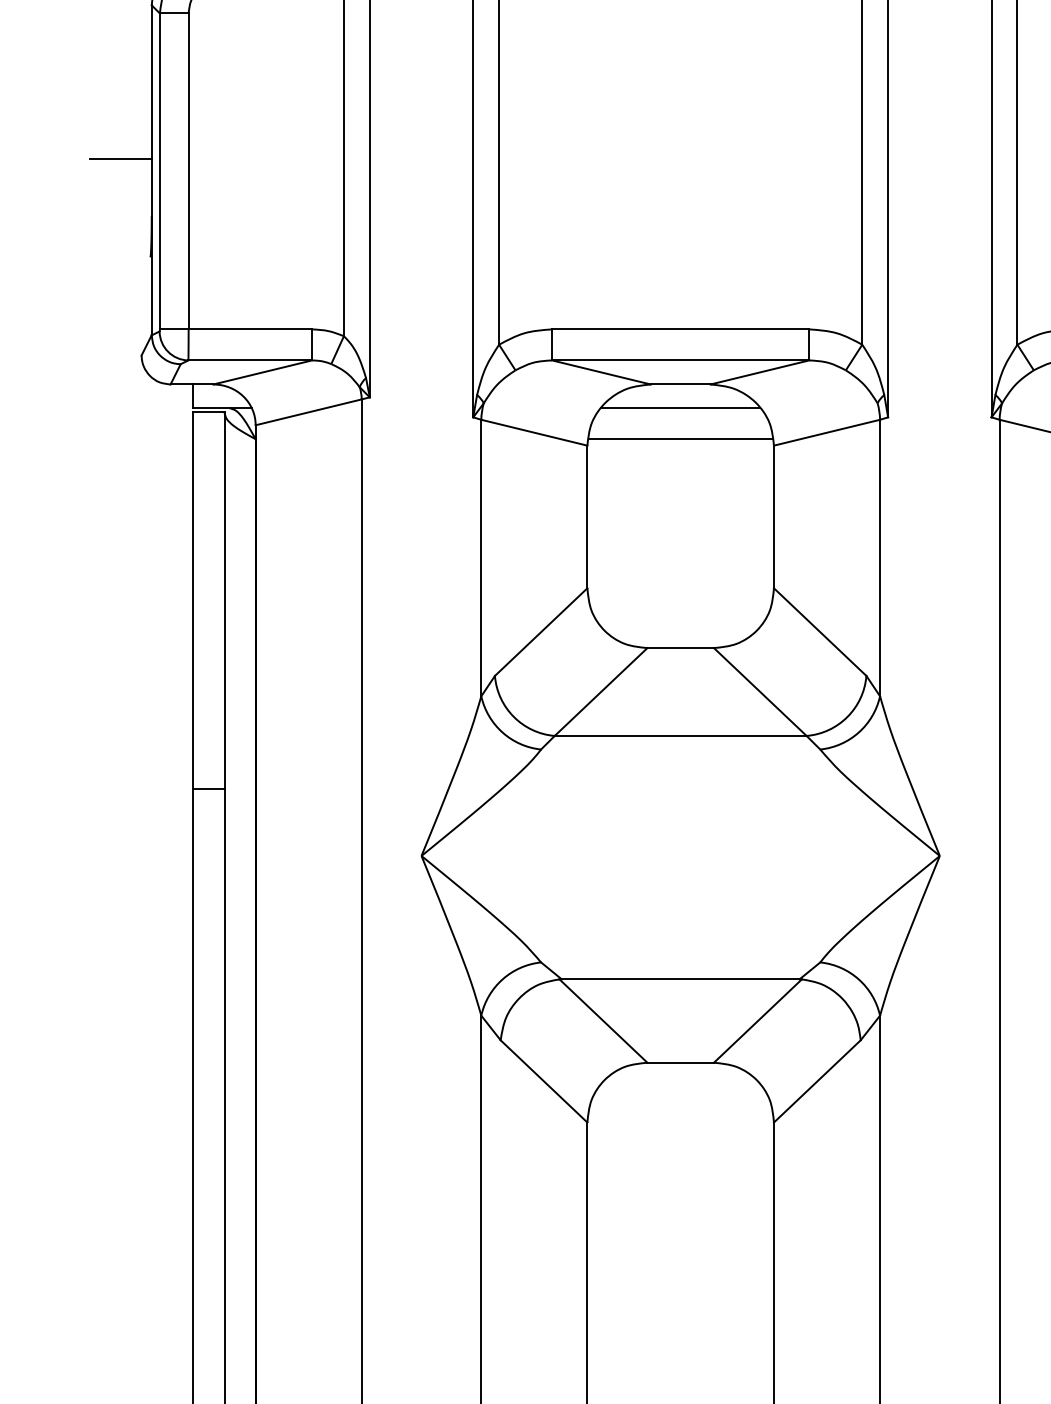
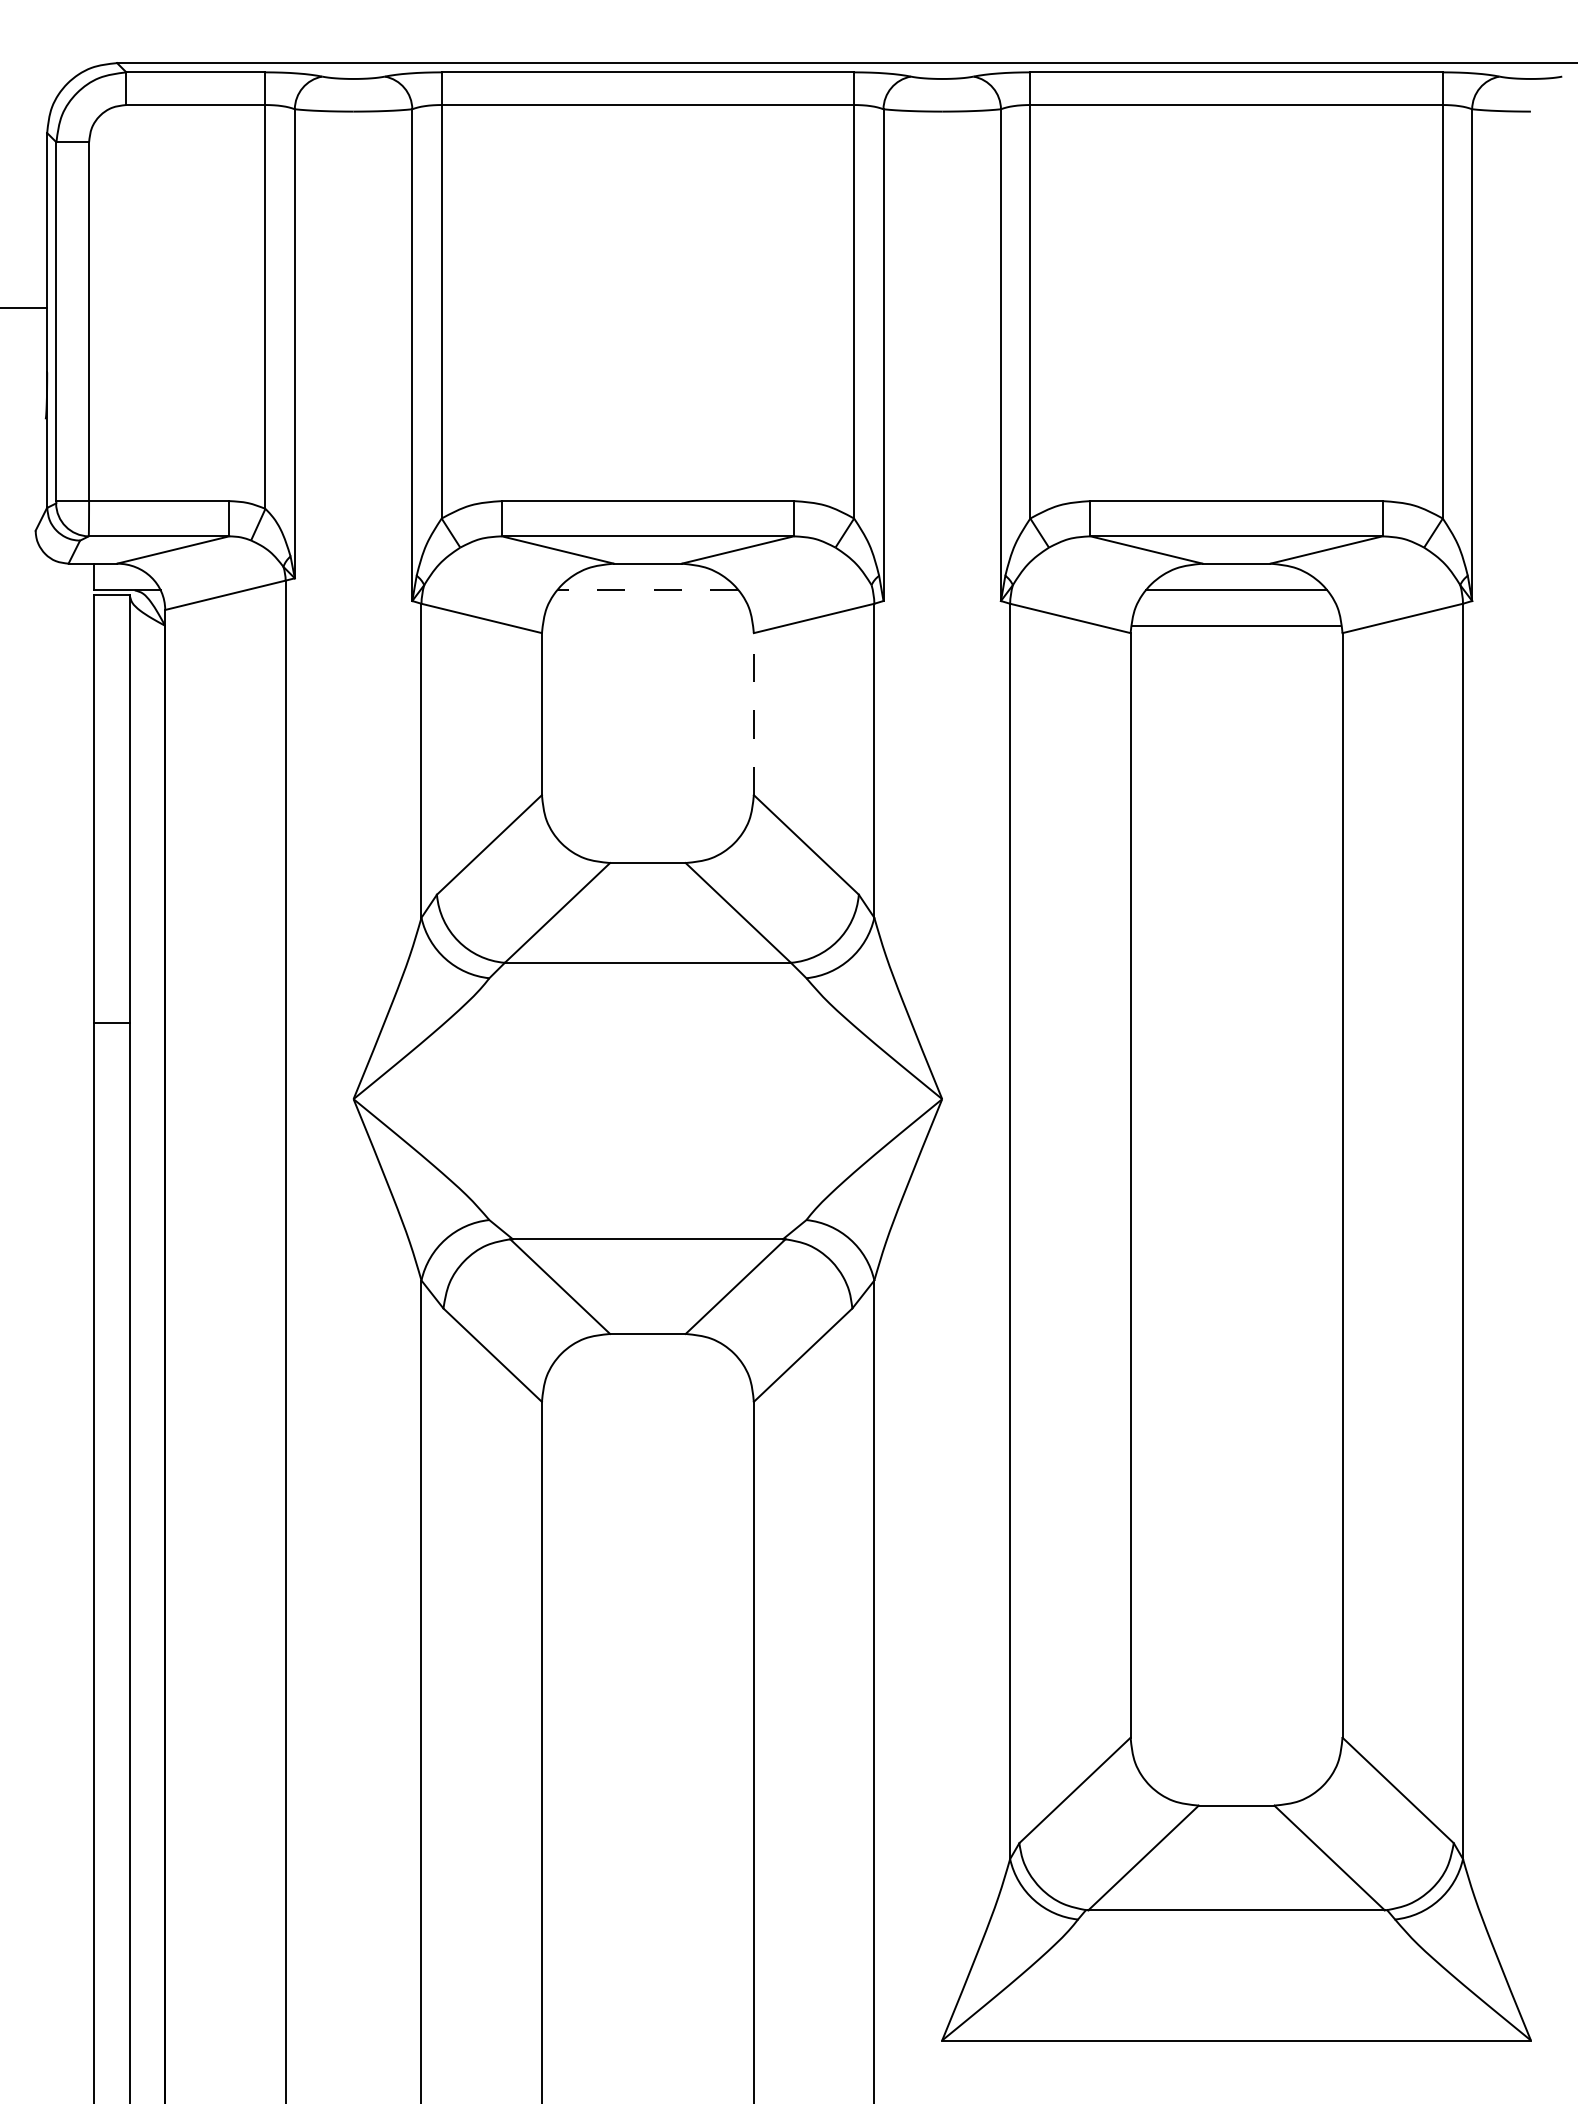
line: (680, 408) -> (647, 590), solid -> dashed
line: (680, 438) -> (647, 625), removed
line: (773, 516) -> (753, 713), solid -> dashed

